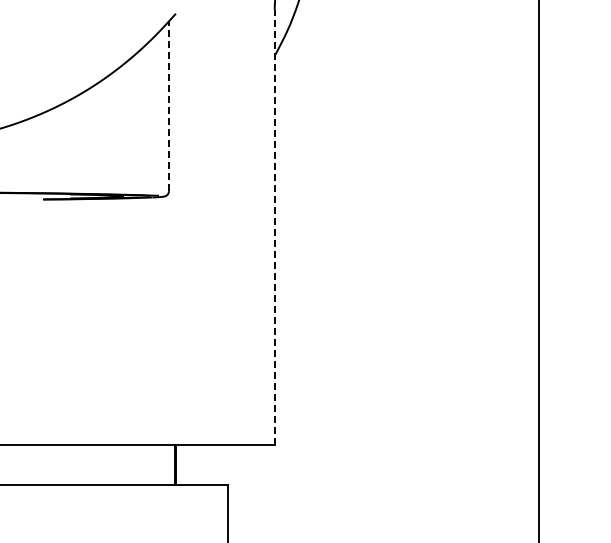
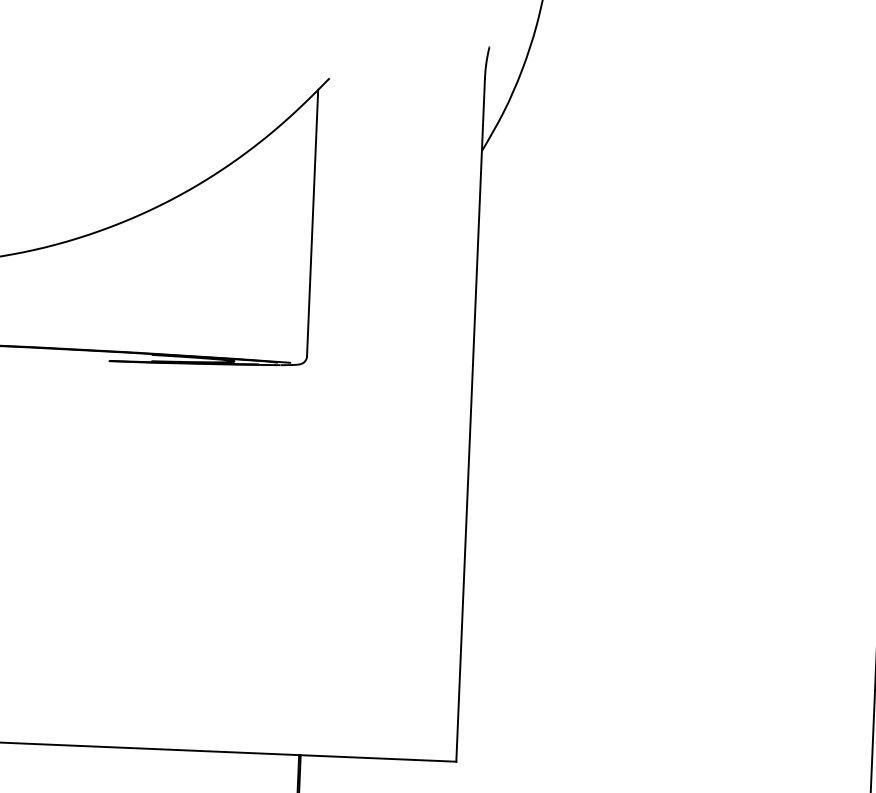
line: (168, 106) -> (311, 223), dashed -> solid
line: (274, 227) -> (470, 420), dashed -> solid

